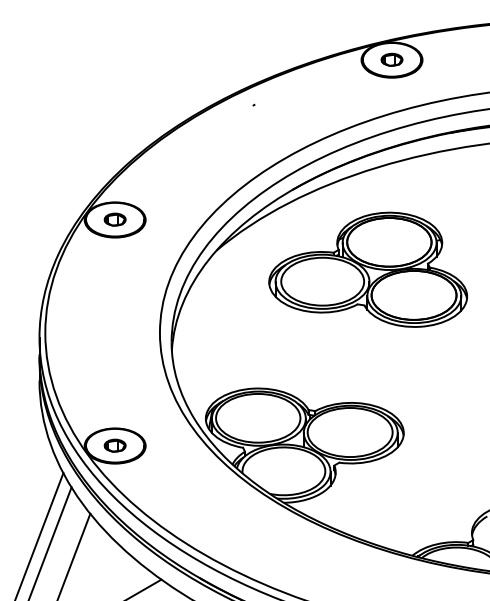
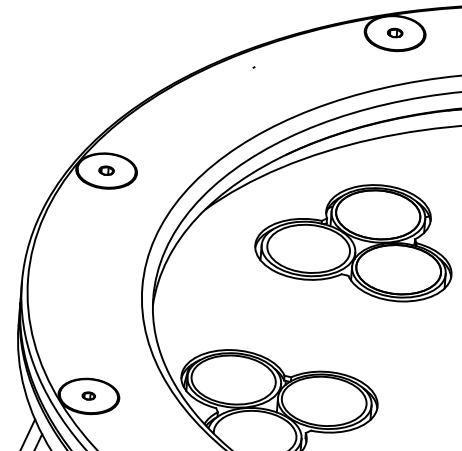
part: (391, 59) -> (394, 32), size x0.7
part: (114, 219) -> (105, 170), size x0.7
part: (114, 445) -> (88, 395), size x0.6

